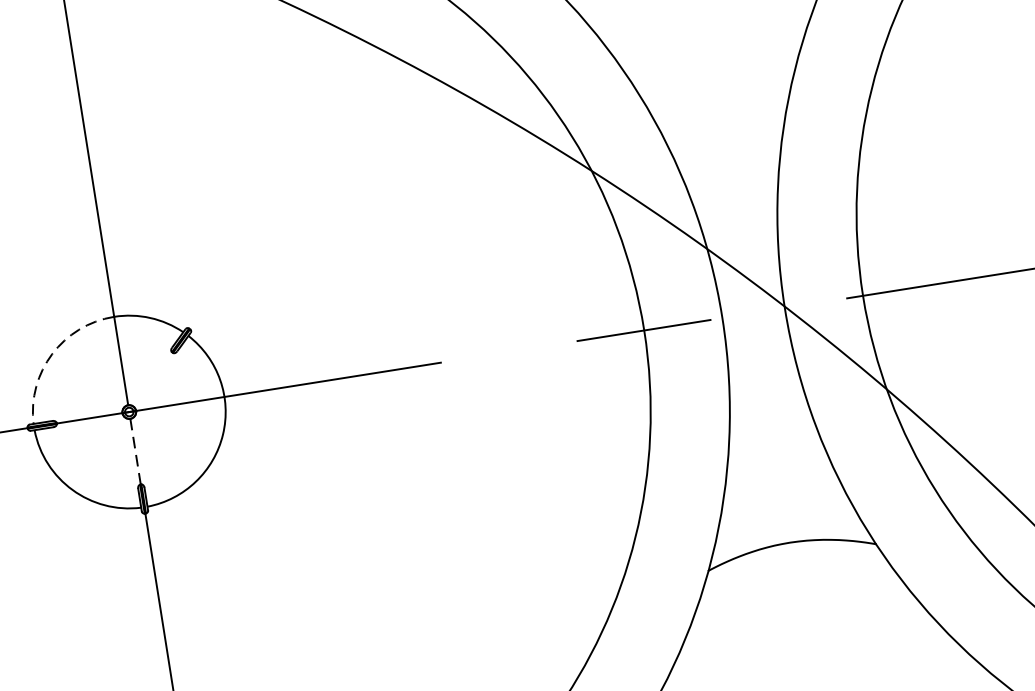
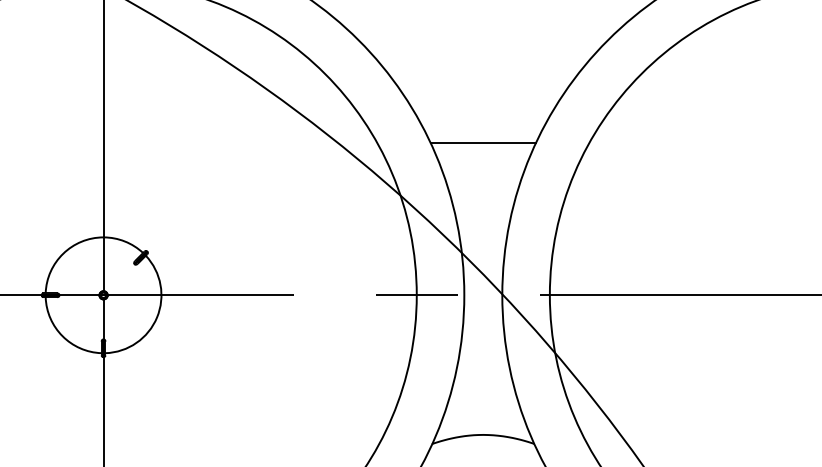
line: (712, 63) -> (482, 143), added
arc: (52, 353) -> (63, 253), dashed -> solid
line: (135, 451) -> (103, 319), dashed -> solid

